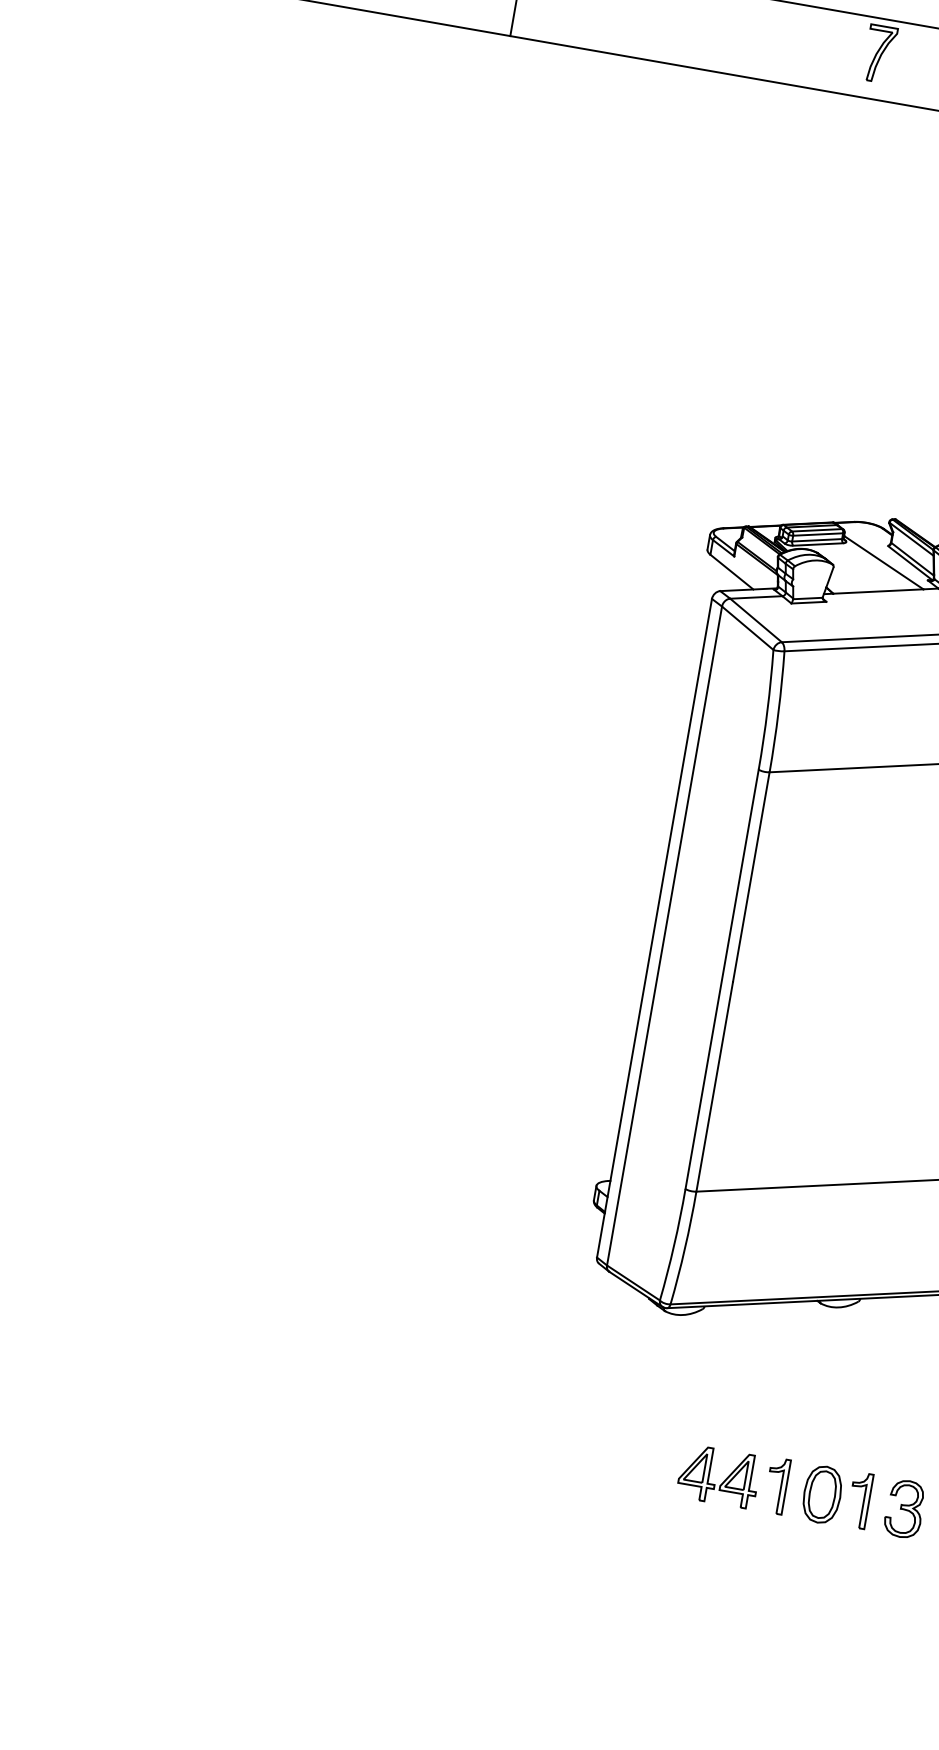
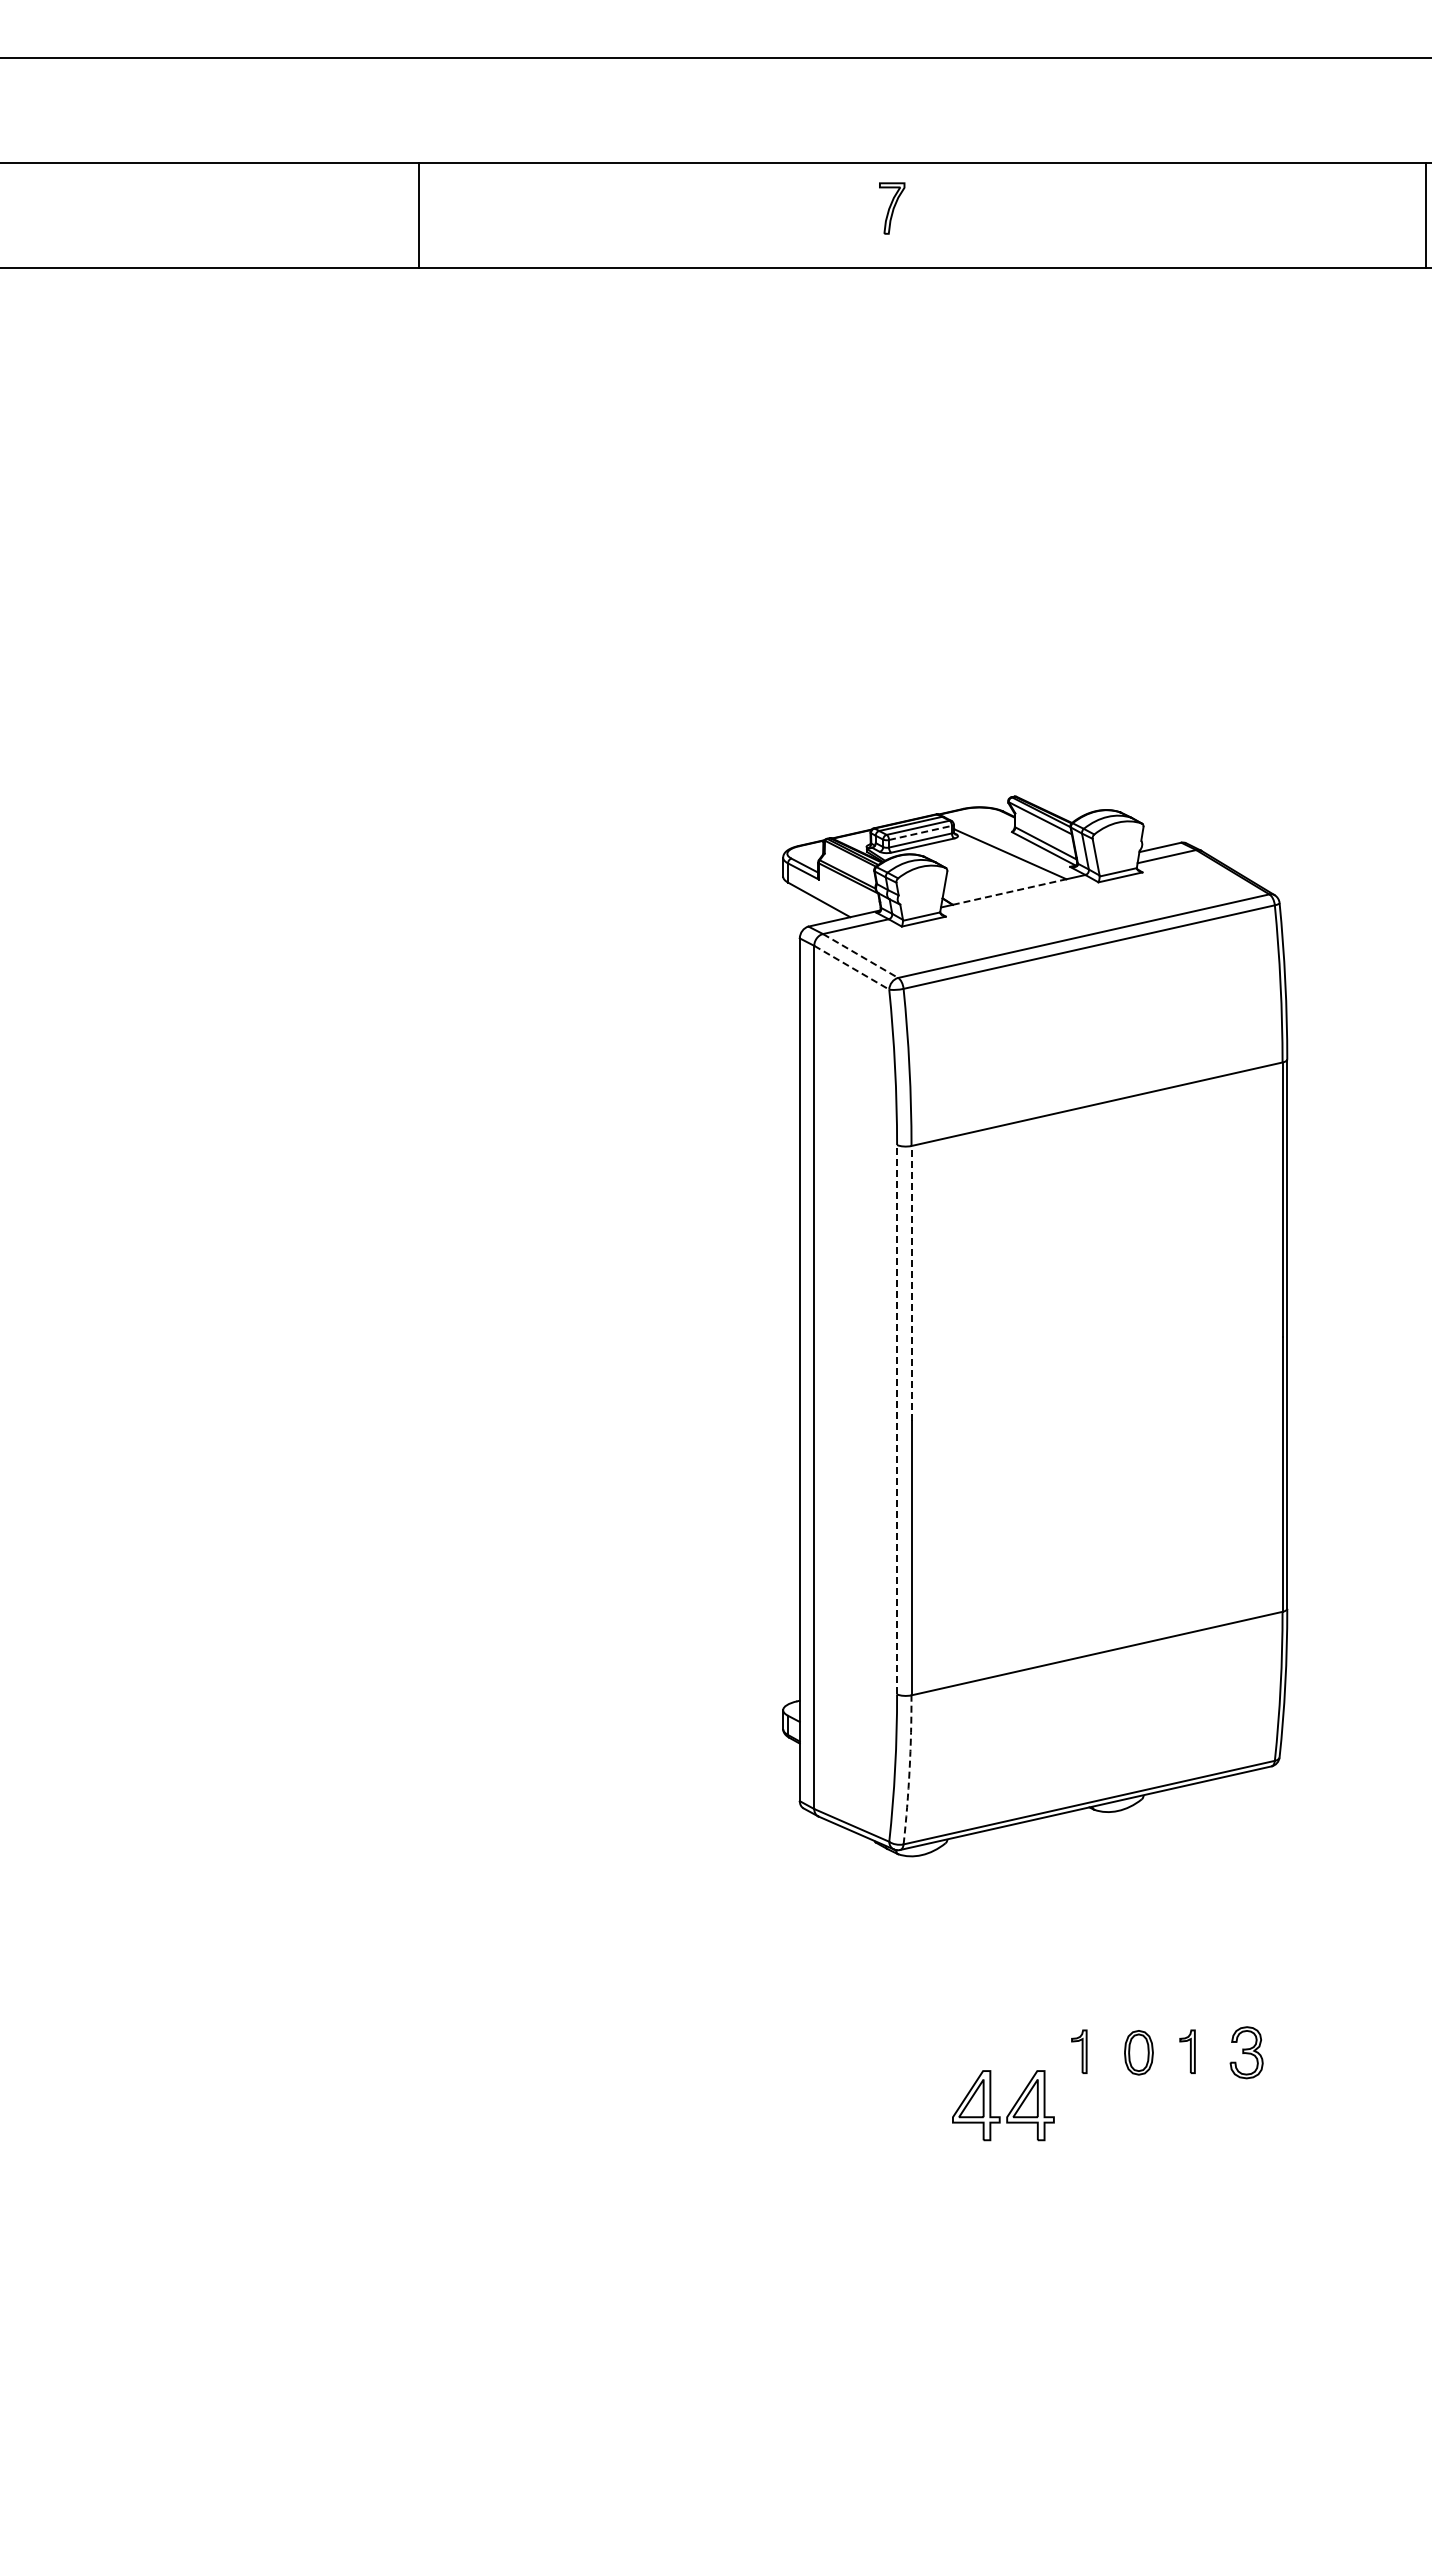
part: (879, 53) -> (891, 208), size x0.7
line: (818, 534) -> (920, 832), solid -> dashed
line: (879, 591) -> (1010, 891), solid -> dashed
line: (755, 620) -> (860, 956), solid -> dashed
line: (748, 628) -> (852, 967), solid -> dashed
line: (751, 876) -> (911, 1282), solid -> dashed
line: (722, 979) -> (897, 1419), solid -> dashed
arc: (685, 1247) -> (909, 1769), solid -> dashed
part: (722, 1481) -> (1009, 2111), moved
part: (777, 1485) -> (1079, 2051), size x0.6
part: (822, 1494) -> (1138, 2052), size x0.6
part: (859, 1500) -> (1187, 2051), size x0.6
part: (904, 1508) -> (1246, 2052), size x0.7

